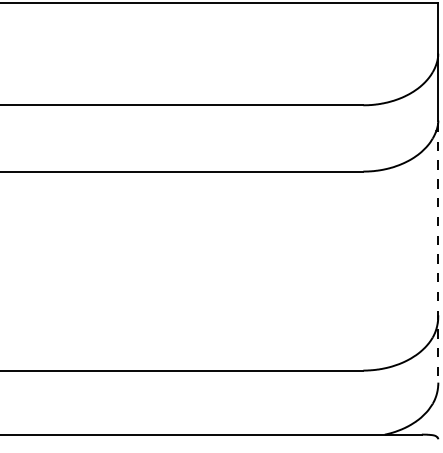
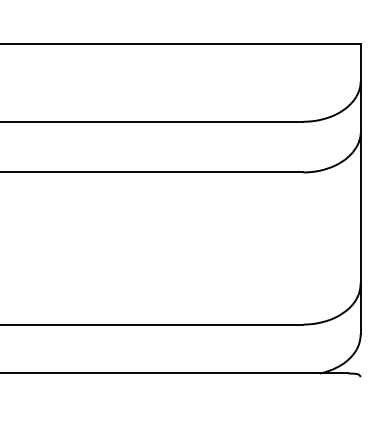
line: (438, 254) -> (360, 235), dashed -> solid

